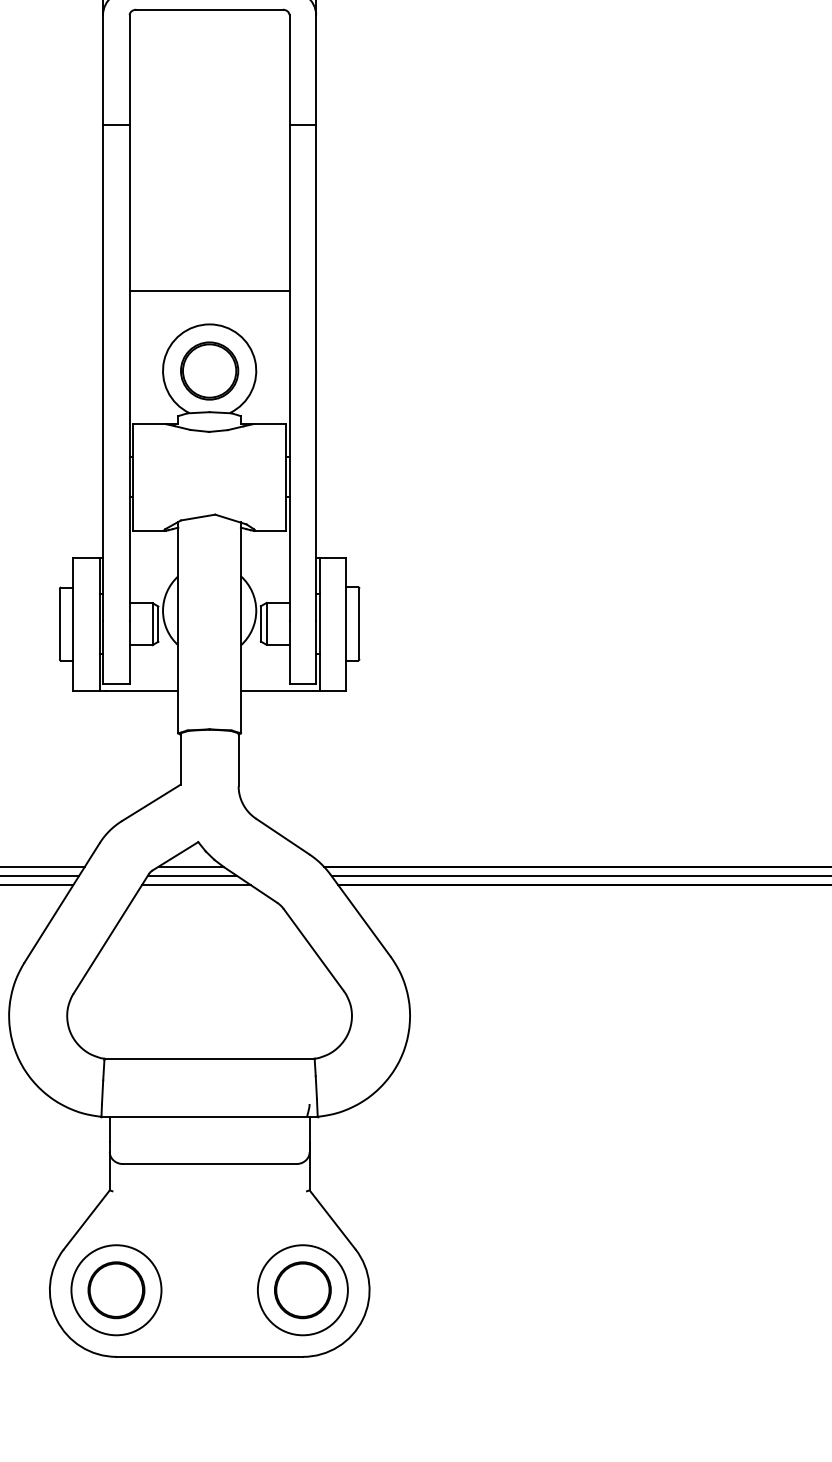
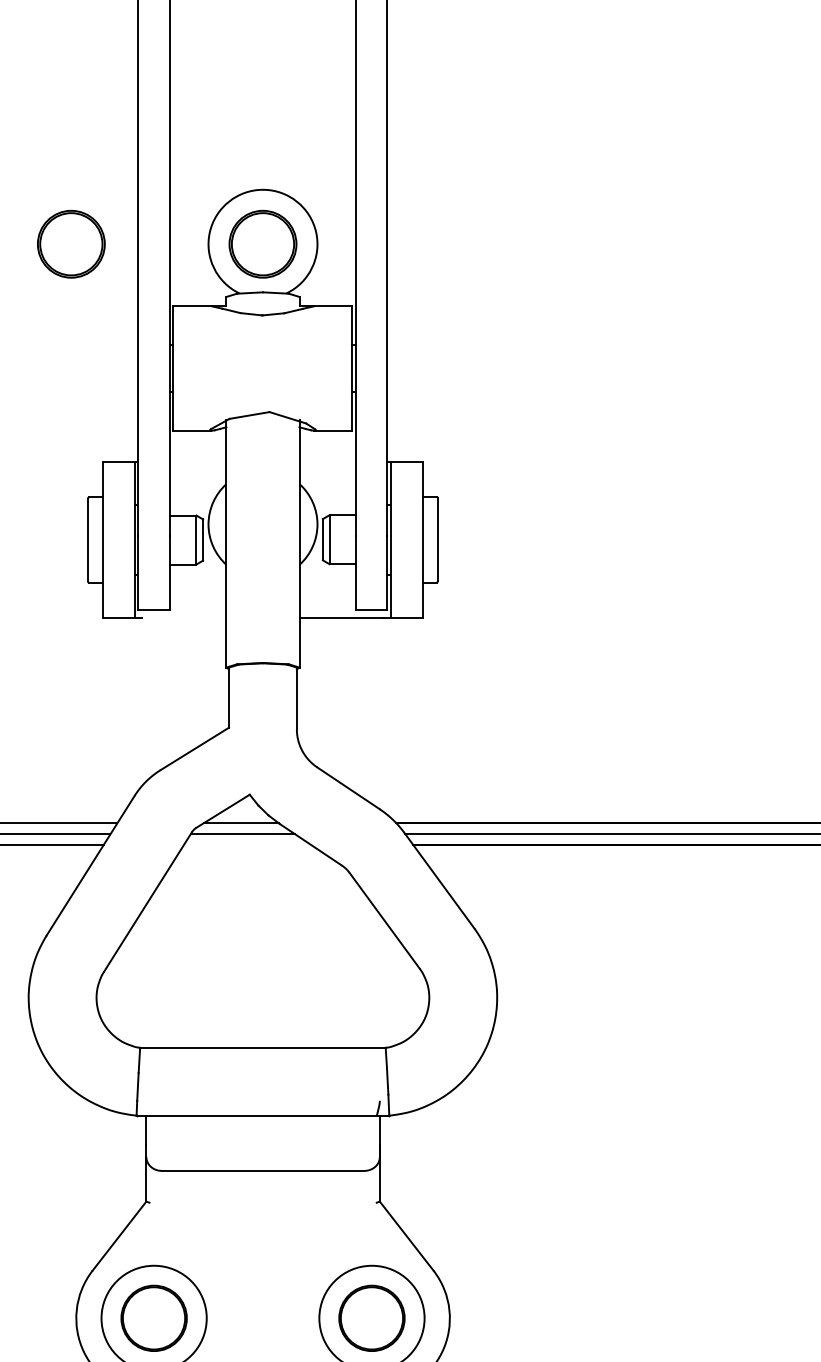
line: (209, 291) -> (262, 151), removed
part: (45, 370) -> (71, 243), added
line: (142, 690) -> (184, 617), removed
line: (196, 885) -> (247, 845), removed

